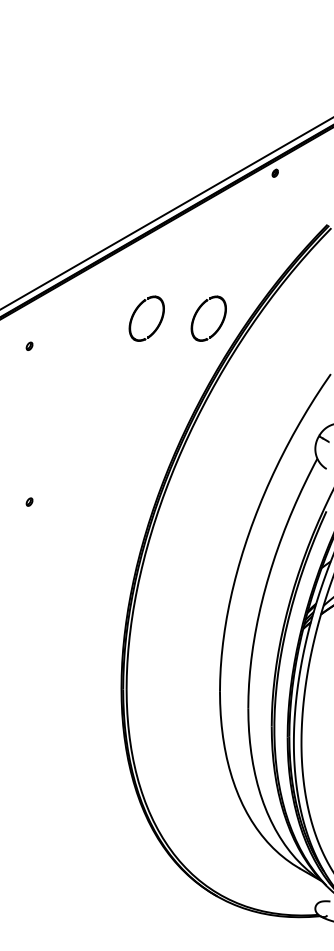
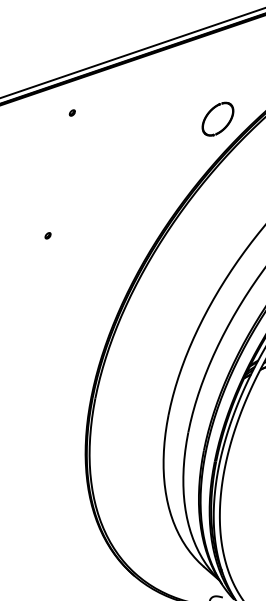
part: (146, 318) -> (168, 109), removed

